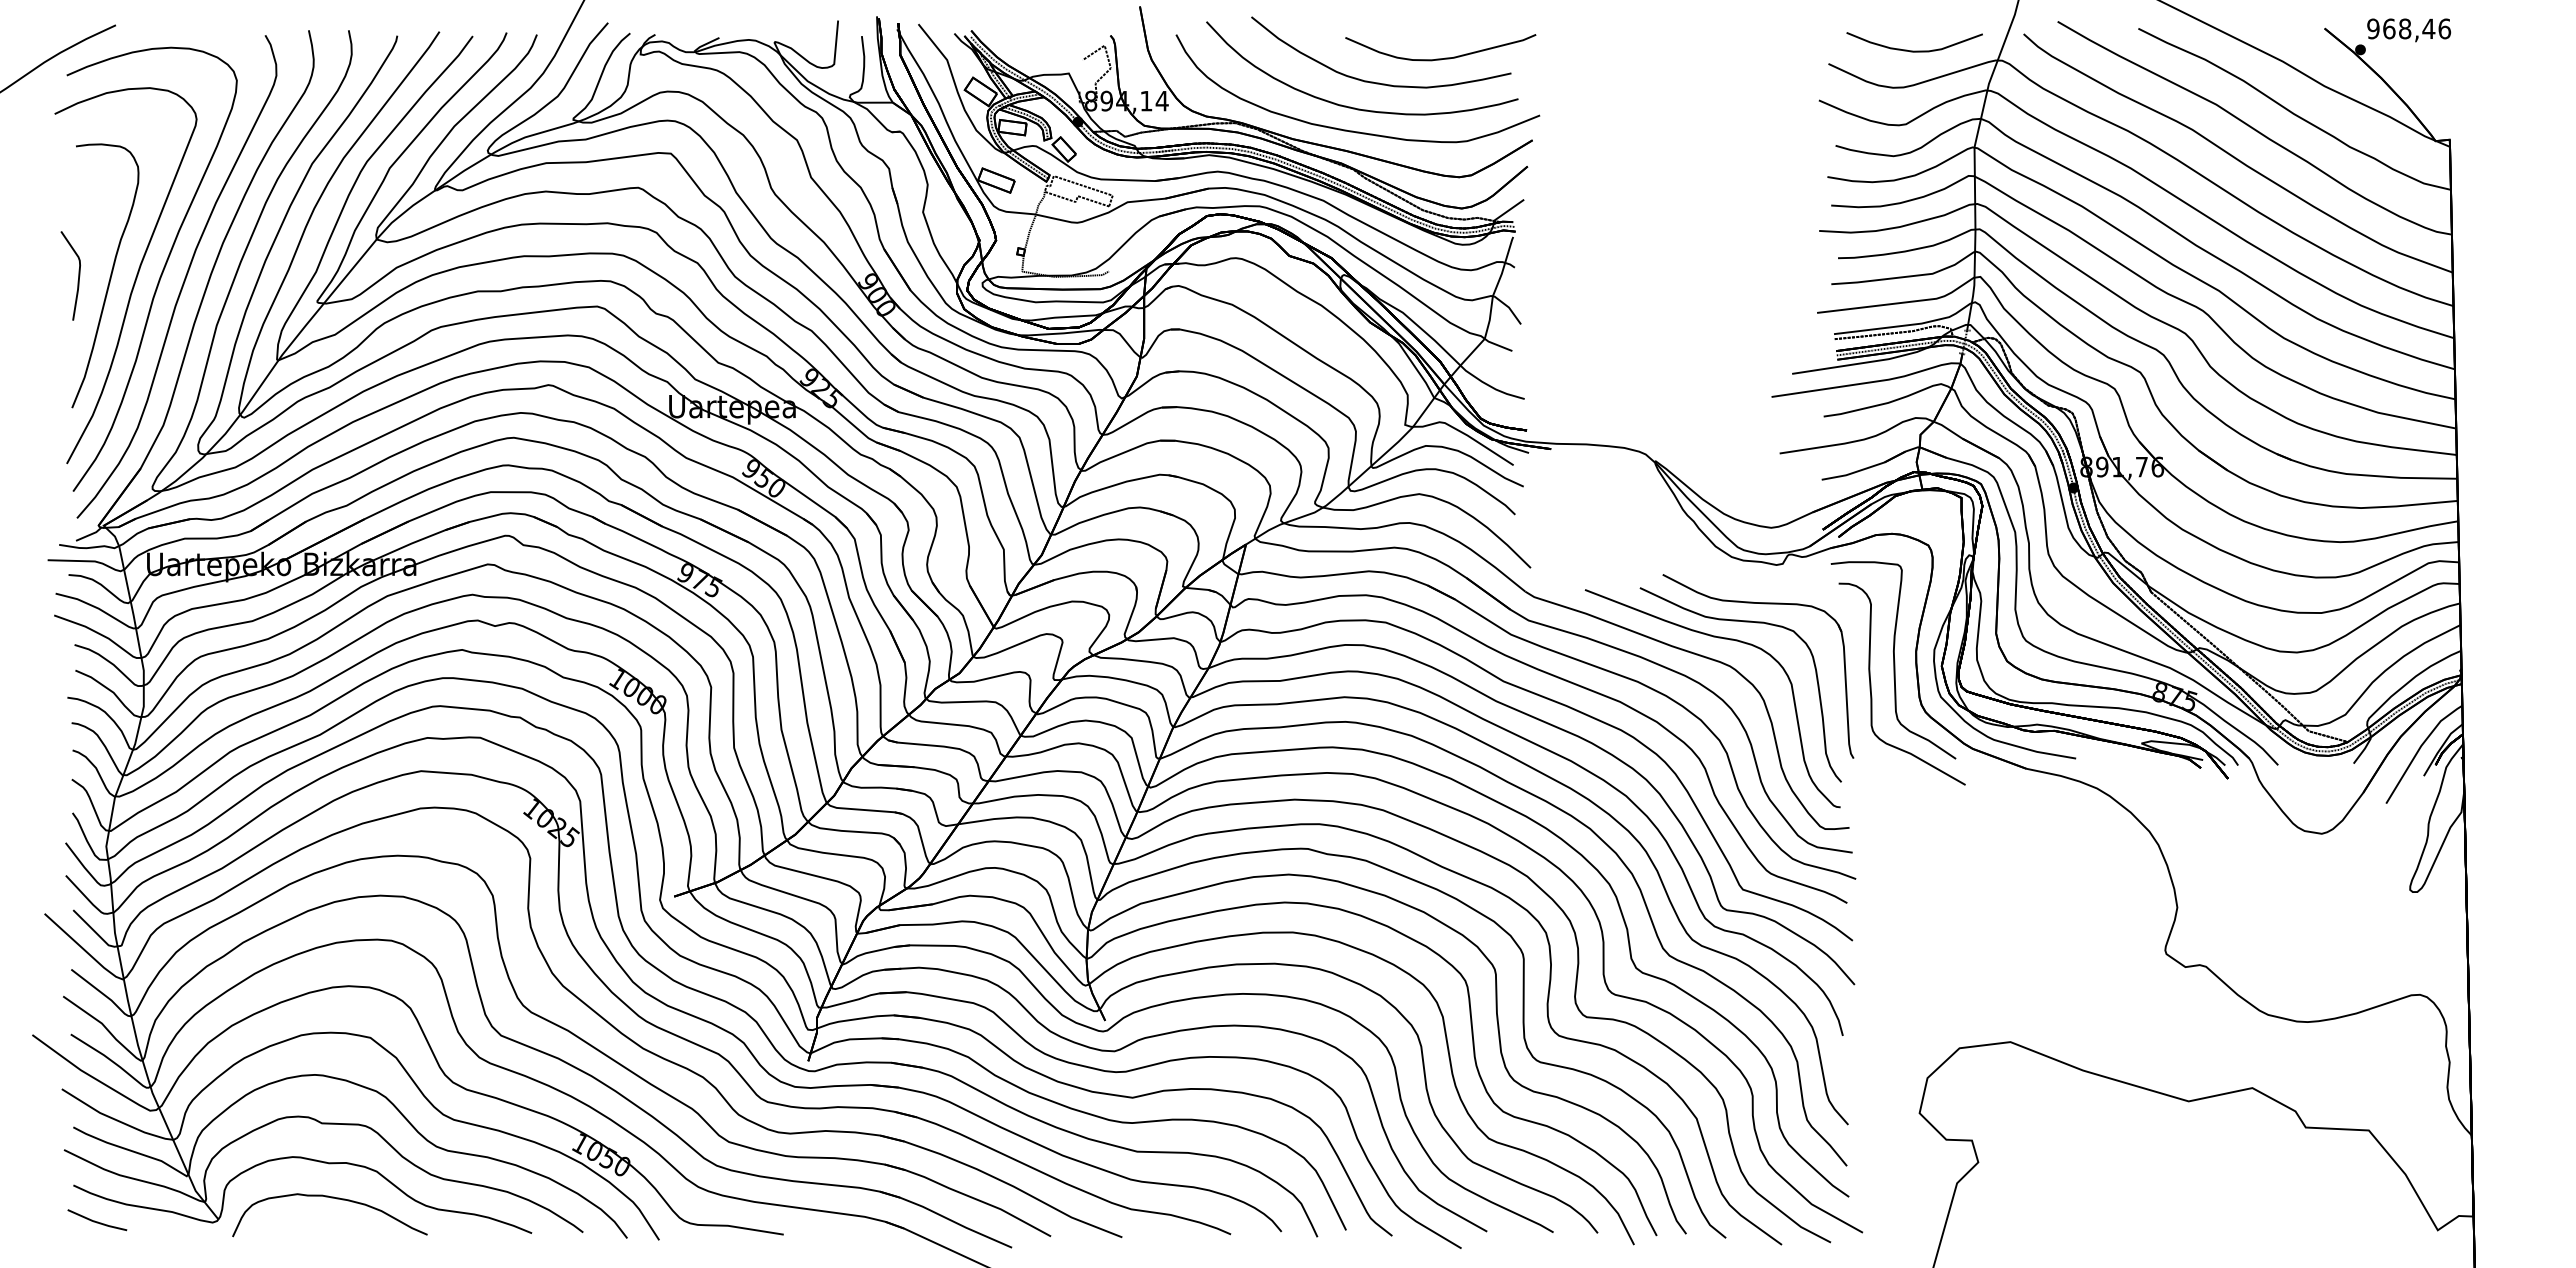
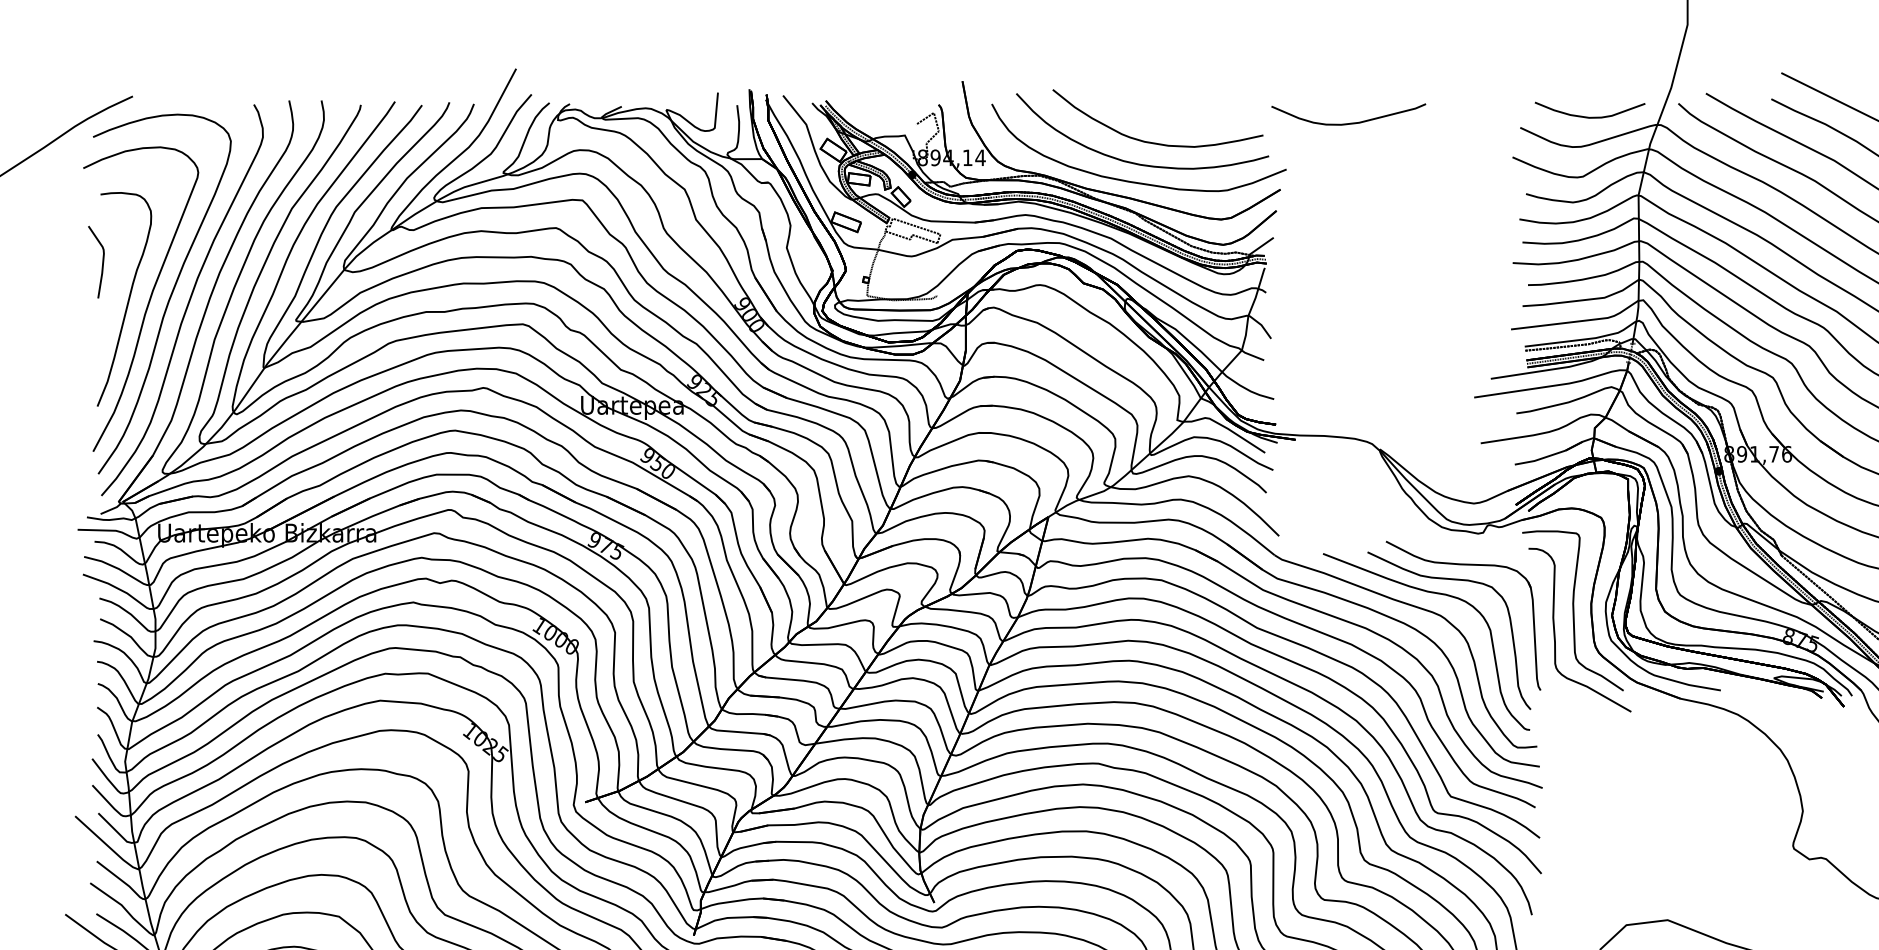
curve: (1440, 58) -> (1348, 123), moved
curve: (78, 275) -> (102, 261), moved

